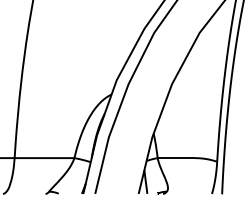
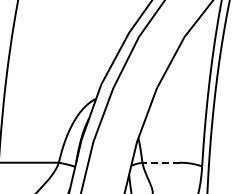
line: (176, 158) -> (161, 163), solid -> dashed

